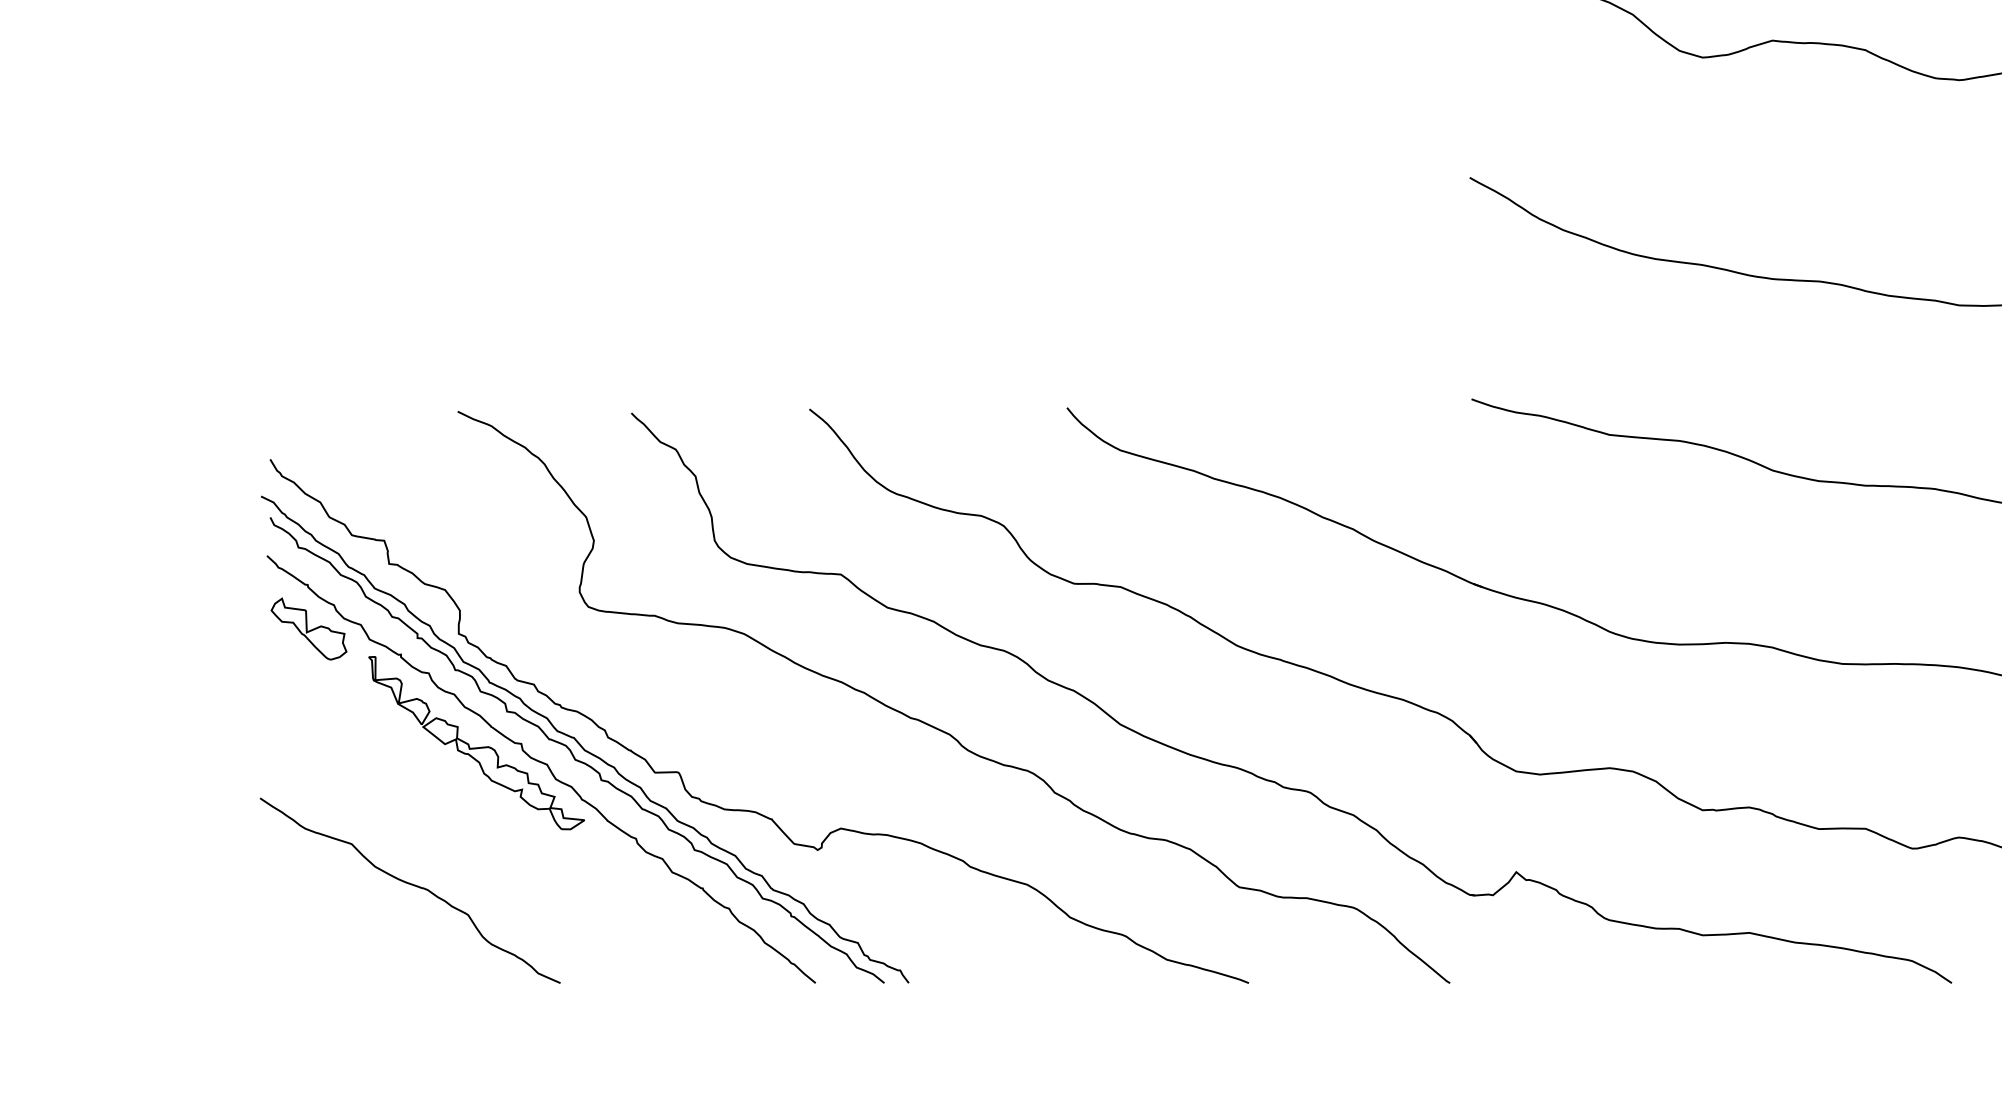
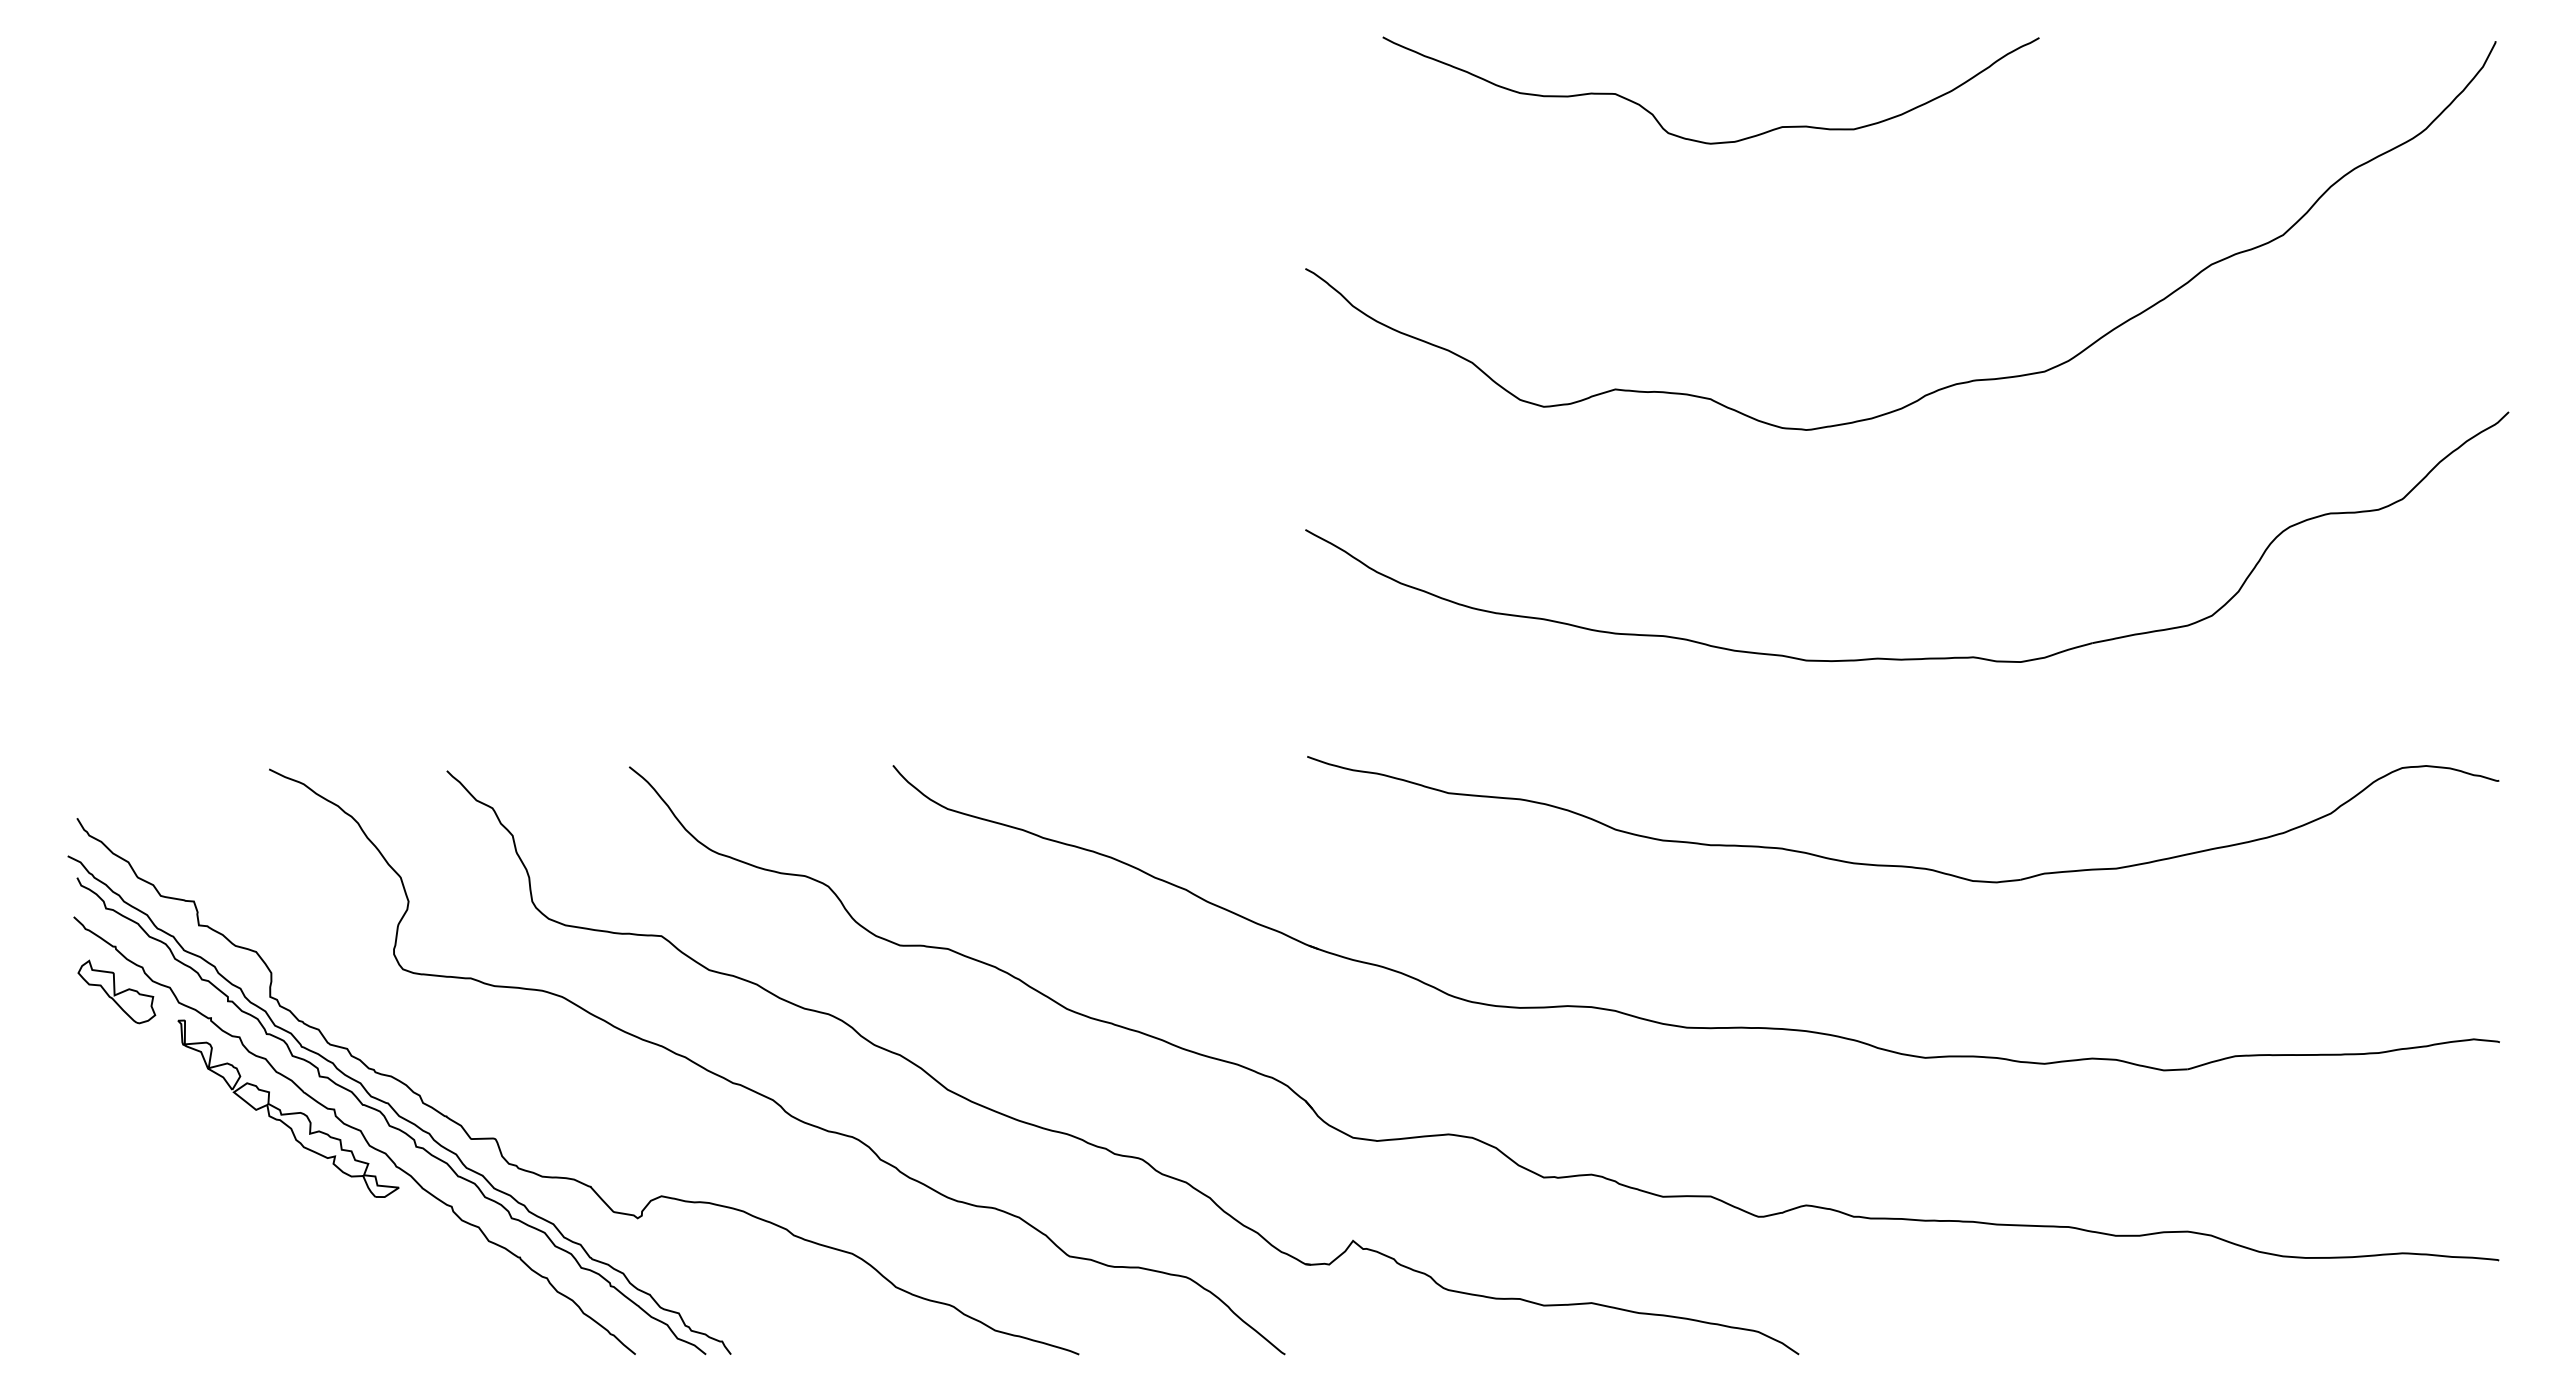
curve: (411, 885) -> (221, 1254), removed

